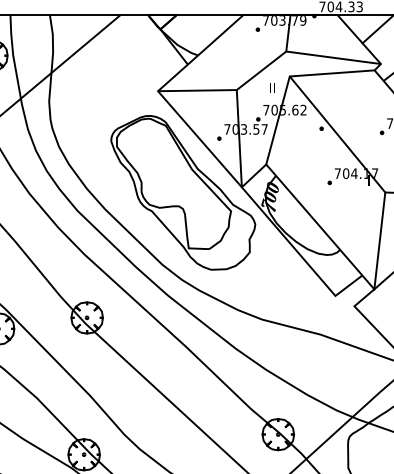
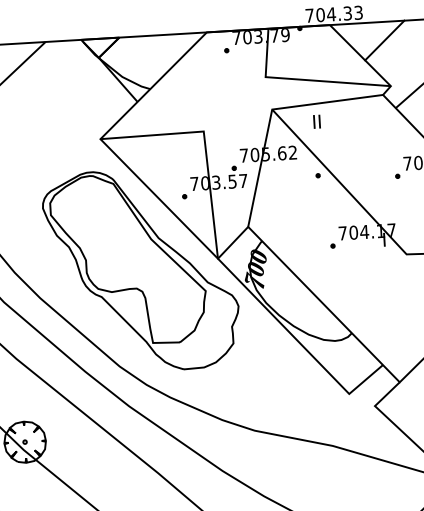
line: (261, 70) -> (234, 103), removed
text: (272, 87) -> (317, 121), moved
line: (379, 240) -> (402, 317), removed

